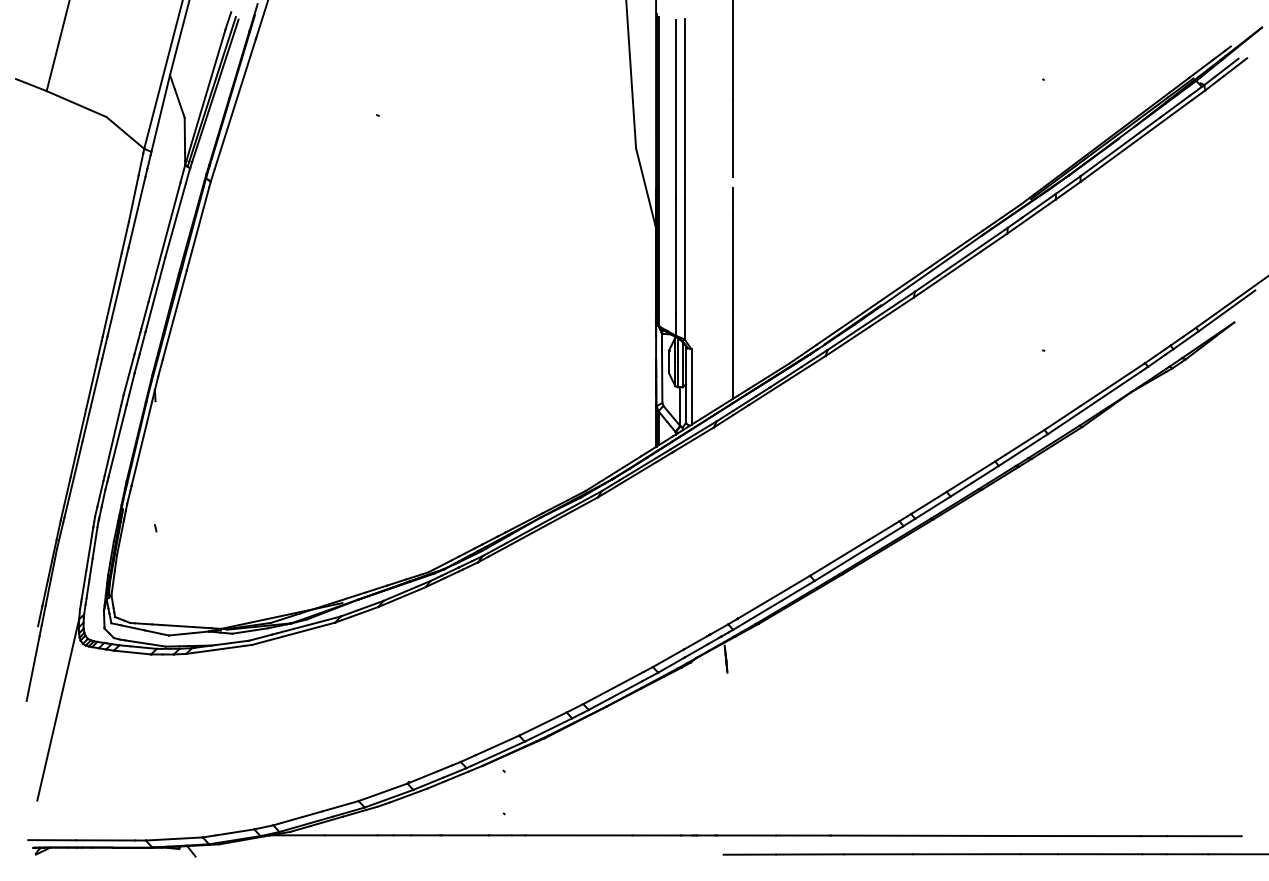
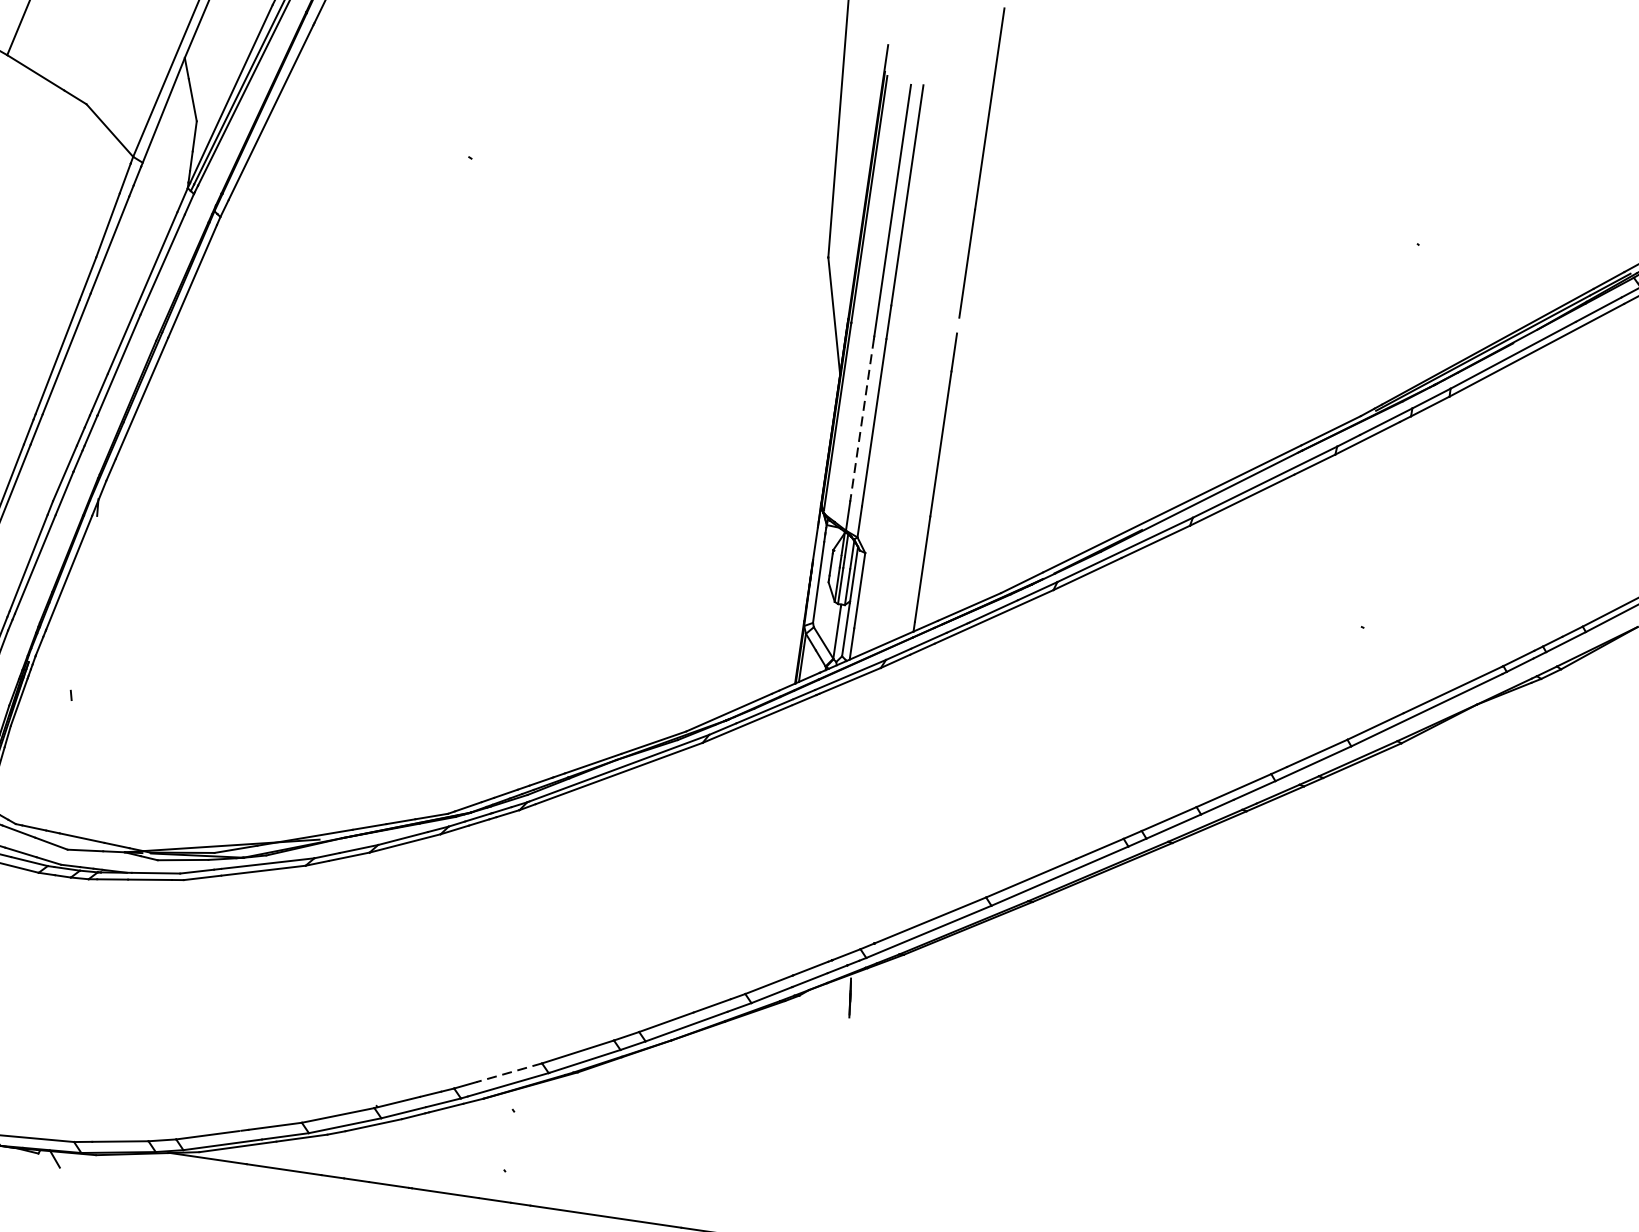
line: (675, 256) -> (861, 418), solid -> dashed
line: (497, 745) -> (509, 1072), solid -> dashed

